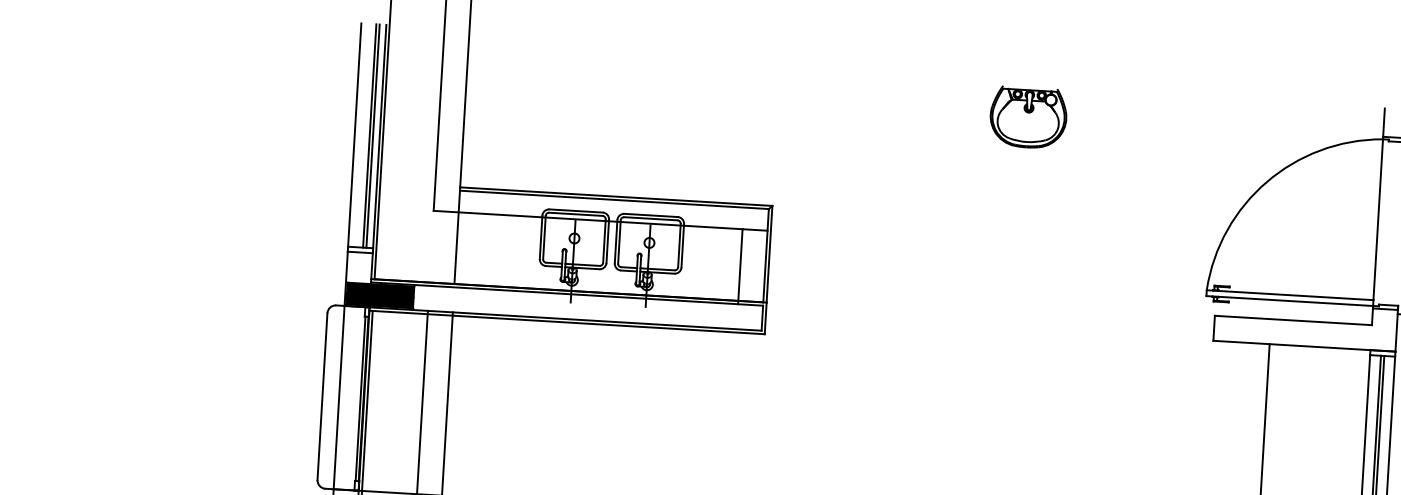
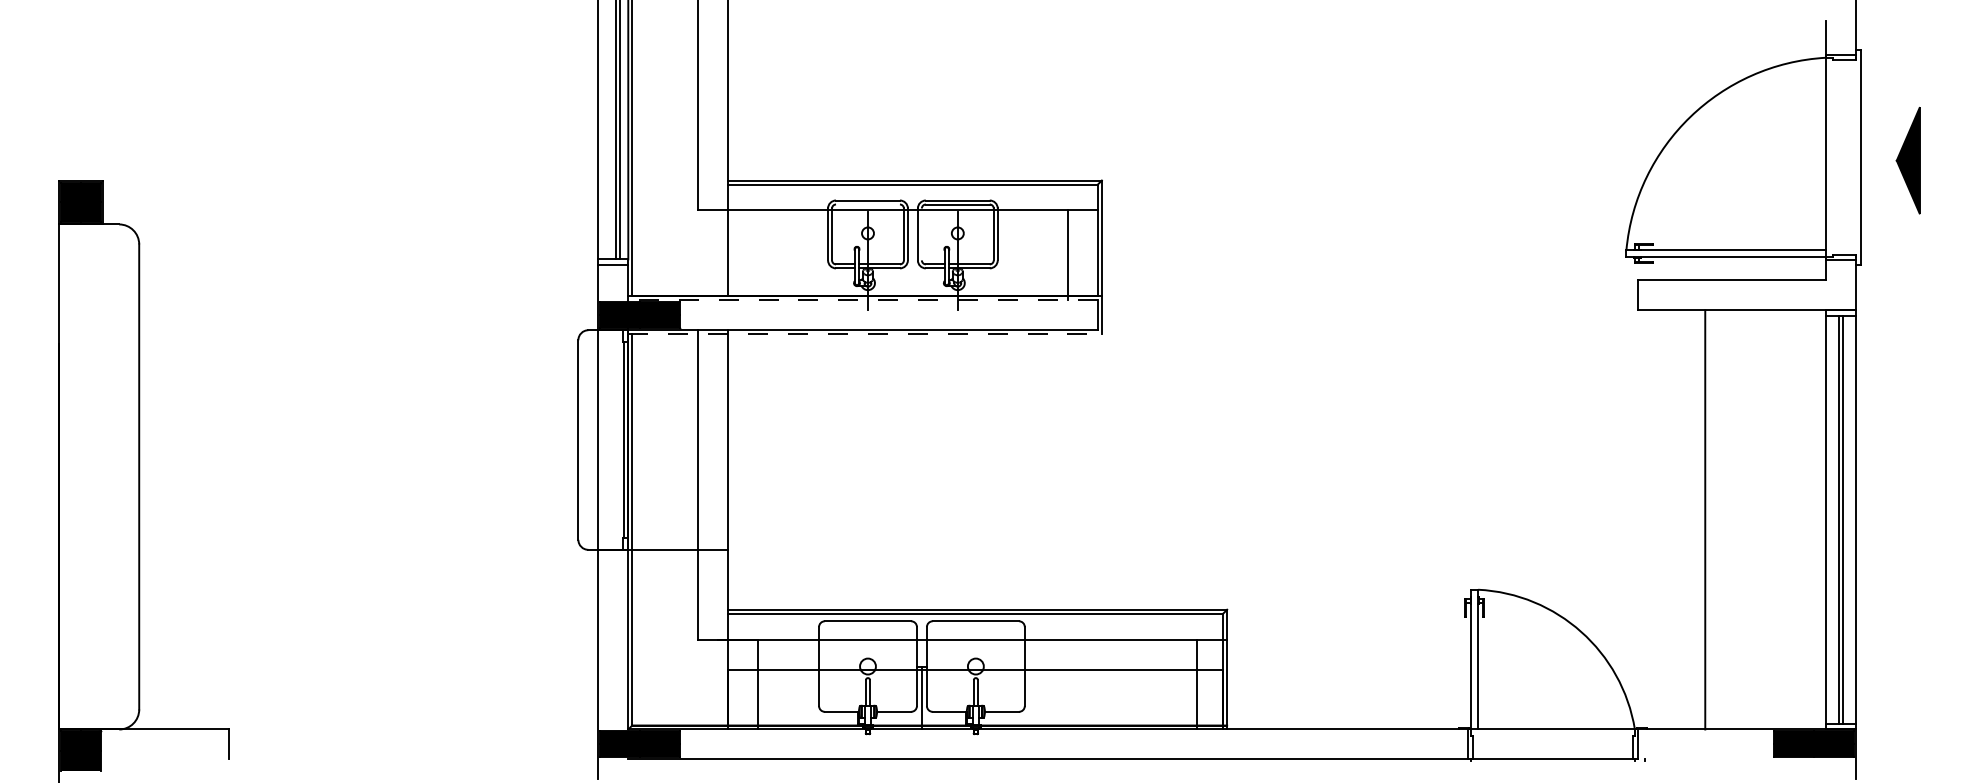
part: (1028, 117) -> (1401, 56), removed
line: (575, 214) -> (867, 204), removed
line: (619, 242) -> (921, 234), removed
line: (567, 294) -> (863, 300), solid -> dashed
line: (567, 322) -> (865, 334), solid -> dashed

